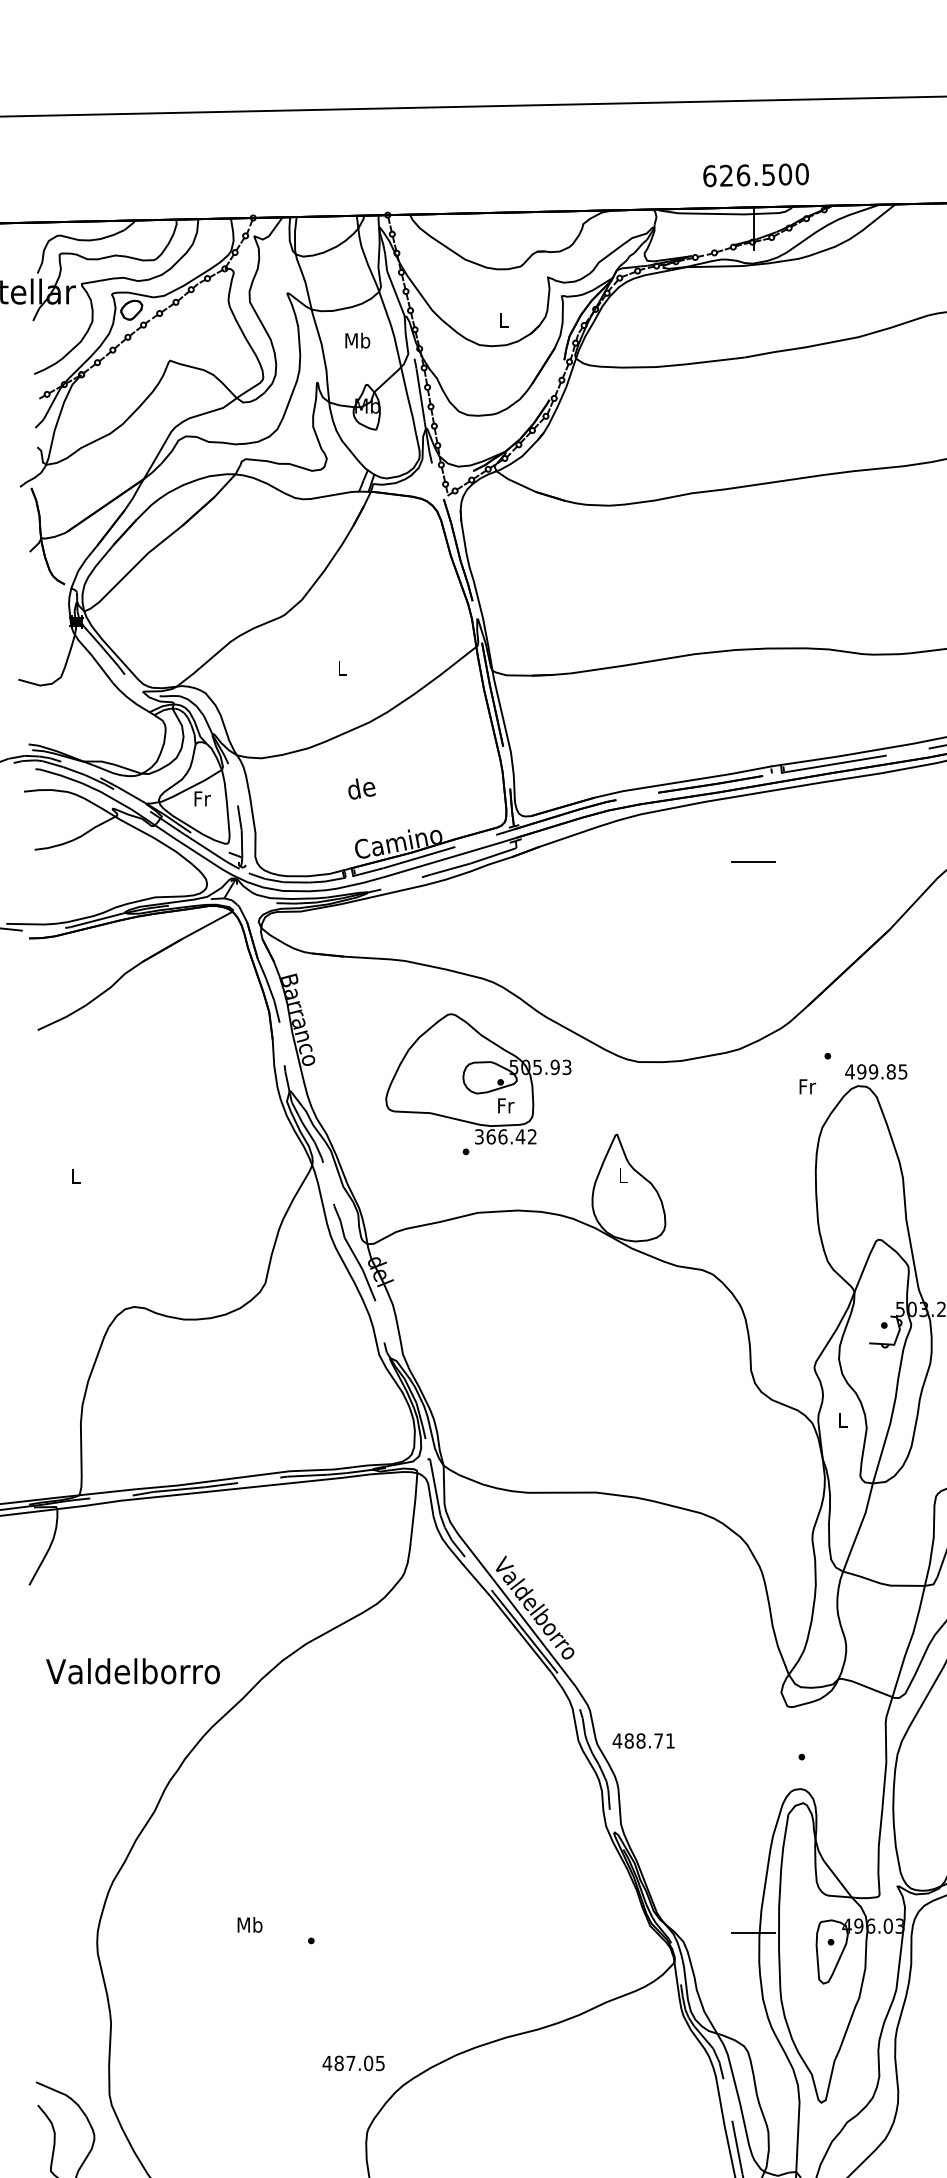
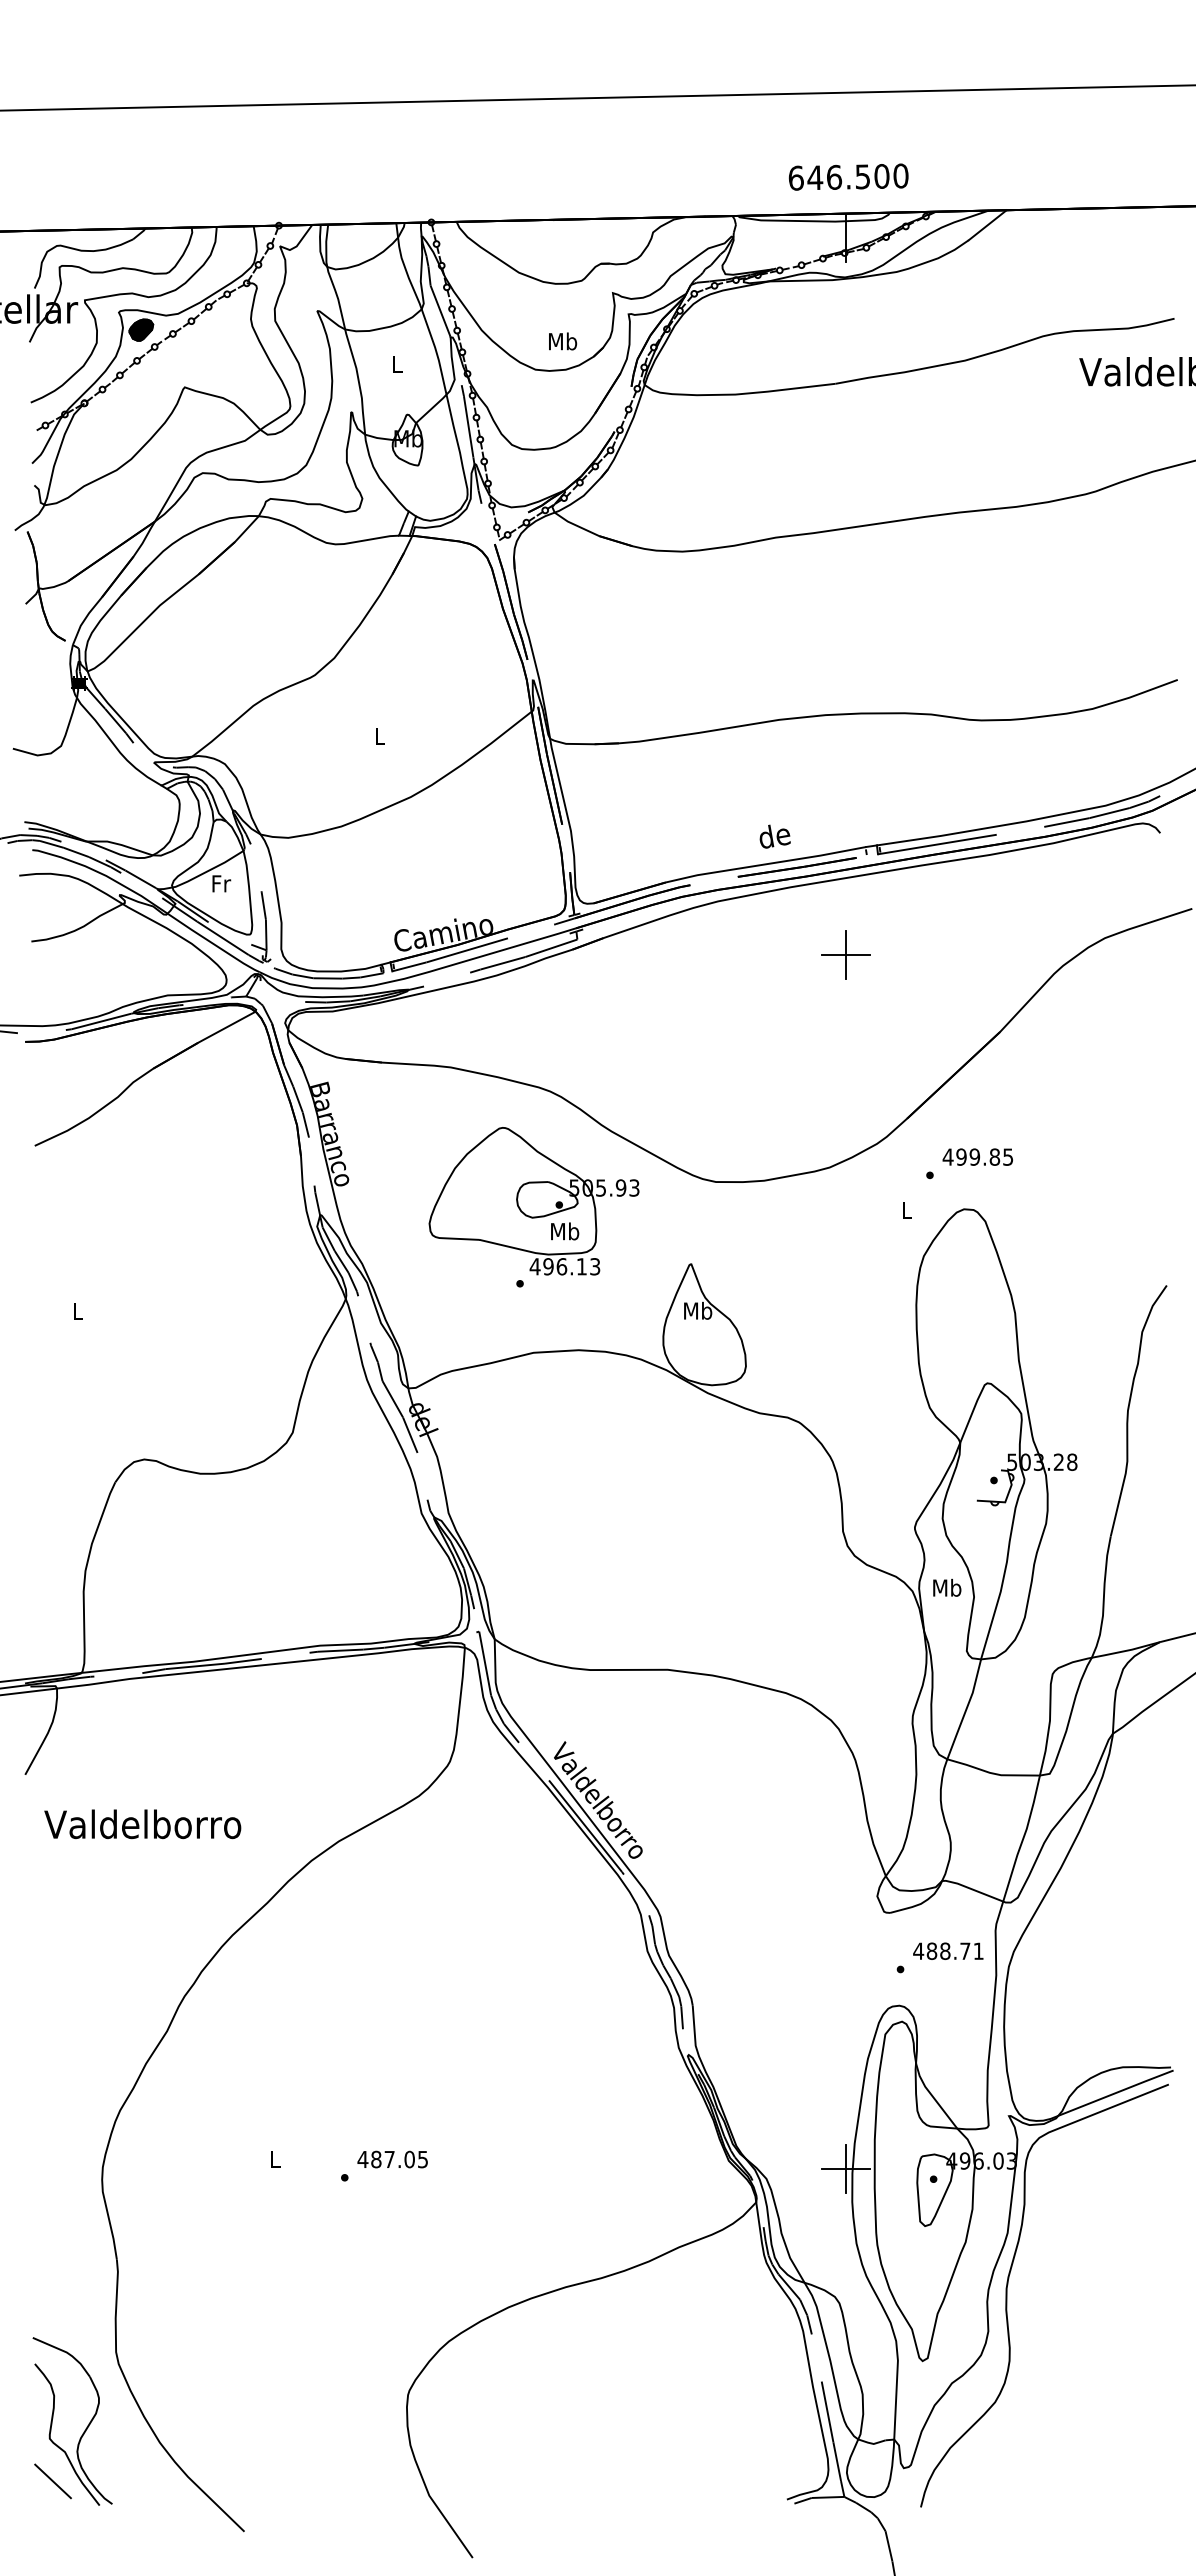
text: (726, 175) -> (815, 177), 626.500 -> 646.500
fill: (131, 309) -> (141, 329), added
text: (504, 320) -> (563, 341), L -> Mb
text: (357, 340) -> (397, 364), Mb -> L
text: (361, 788) -> (774, 836), moved
line: (754, 861) -> (846, 954), added
text: (875, 1071) -> (977, 1156), moved
text: (807, 1086) -> (907, 1209), Fr -> L
text: (506, 1105) -> (565, 1231), Fr -> Mb
text: (505, 1136) -> (564, 1266), 366.42 -> 496.13
text: (623, 1175) -> (698, 1310), L -> Mb
text: (843, 1419) -> (947, 1587), L -> Mb
text: (132, 1671) -> (142, 1824), moved
text: (643, 1740) -> (948, 1950), moved
text: (250, 1924) -> (275, 2159), Mb -> L
line: (754, 1932) -> (846, 2168), added
text: (353, 2063) -> (392, 2159), moved

